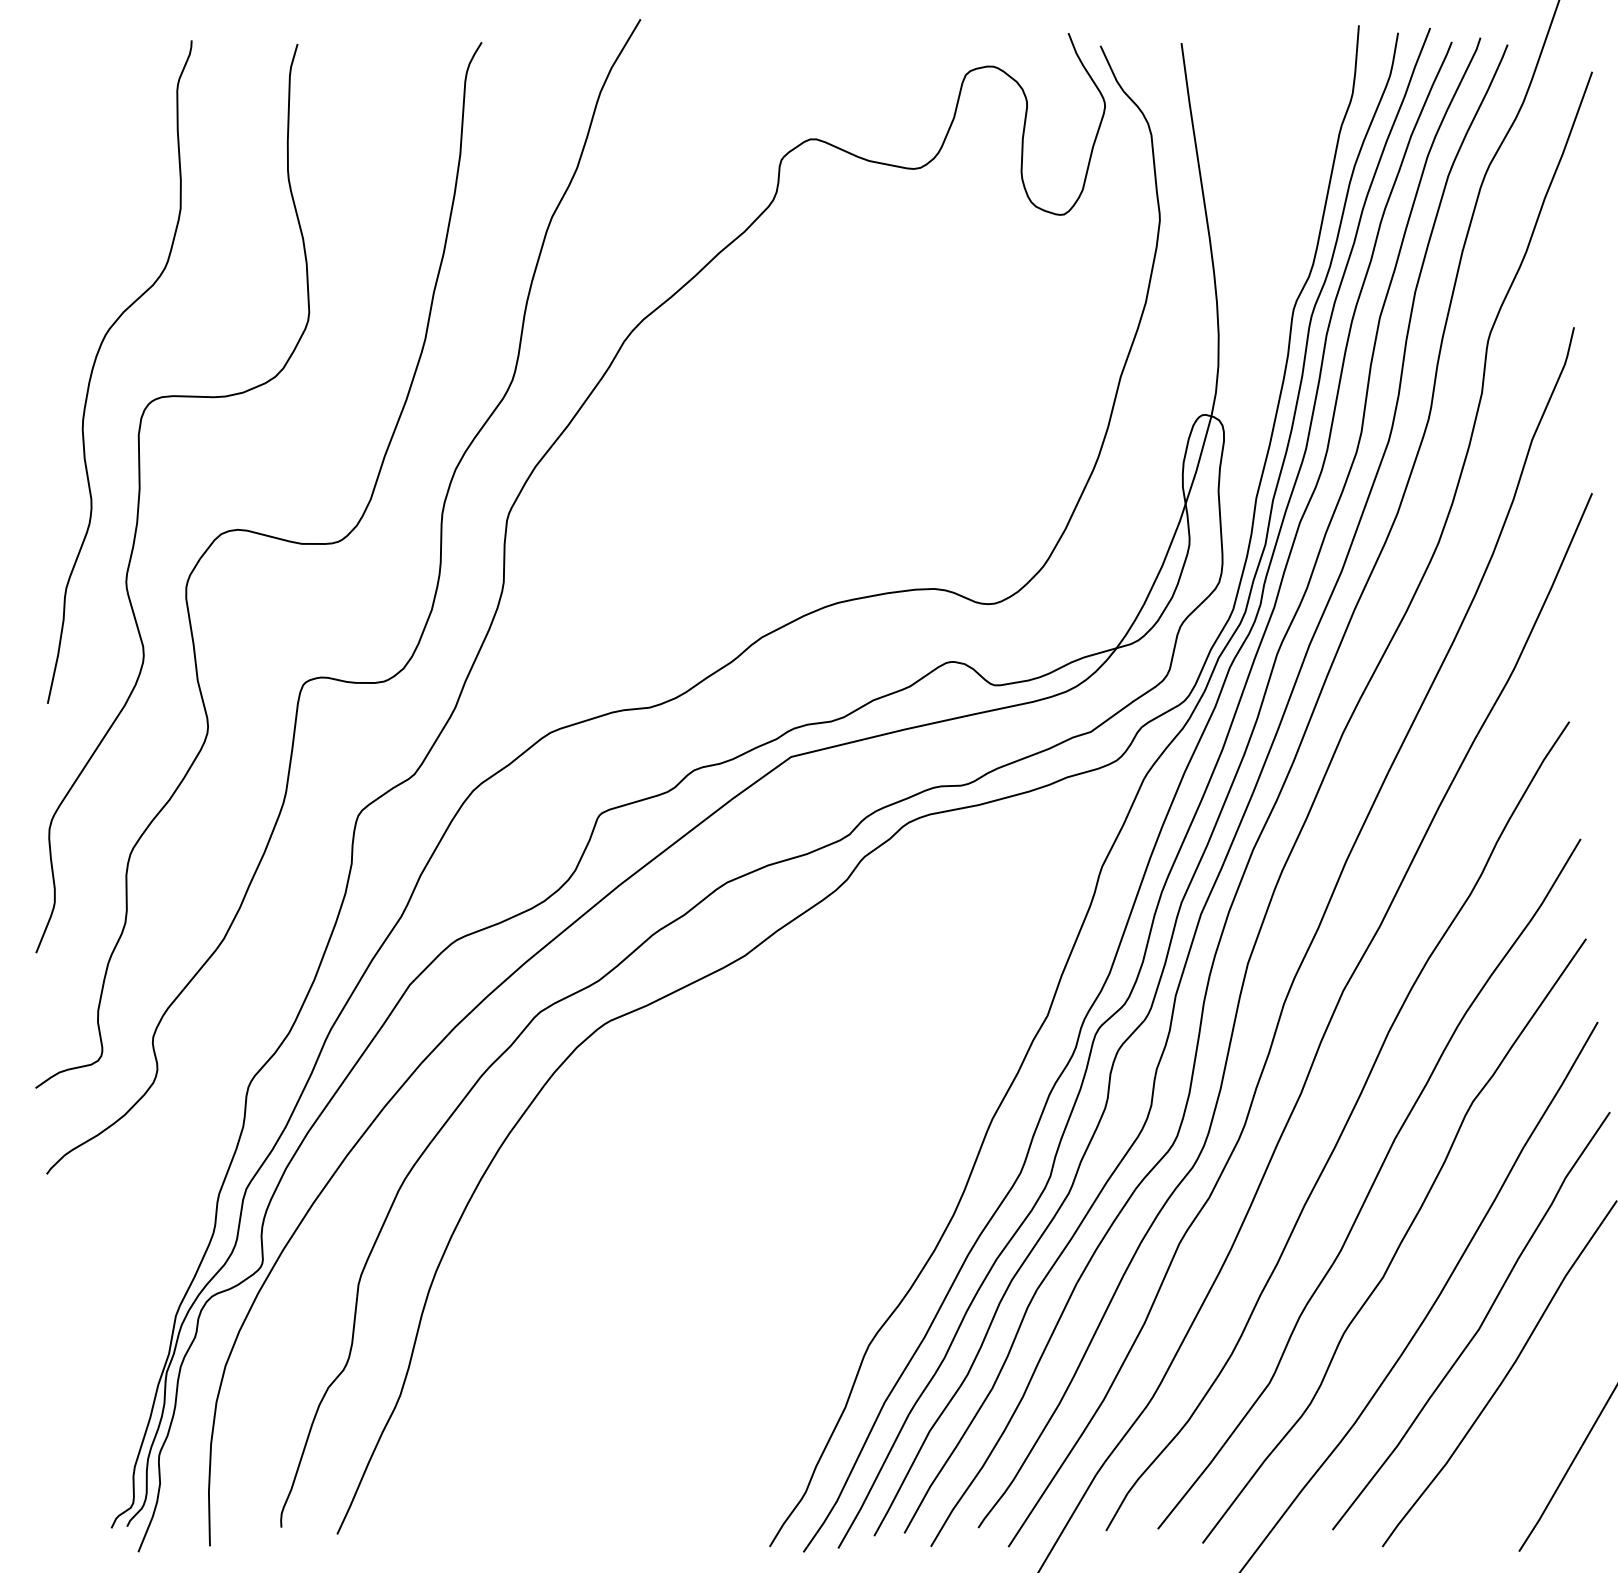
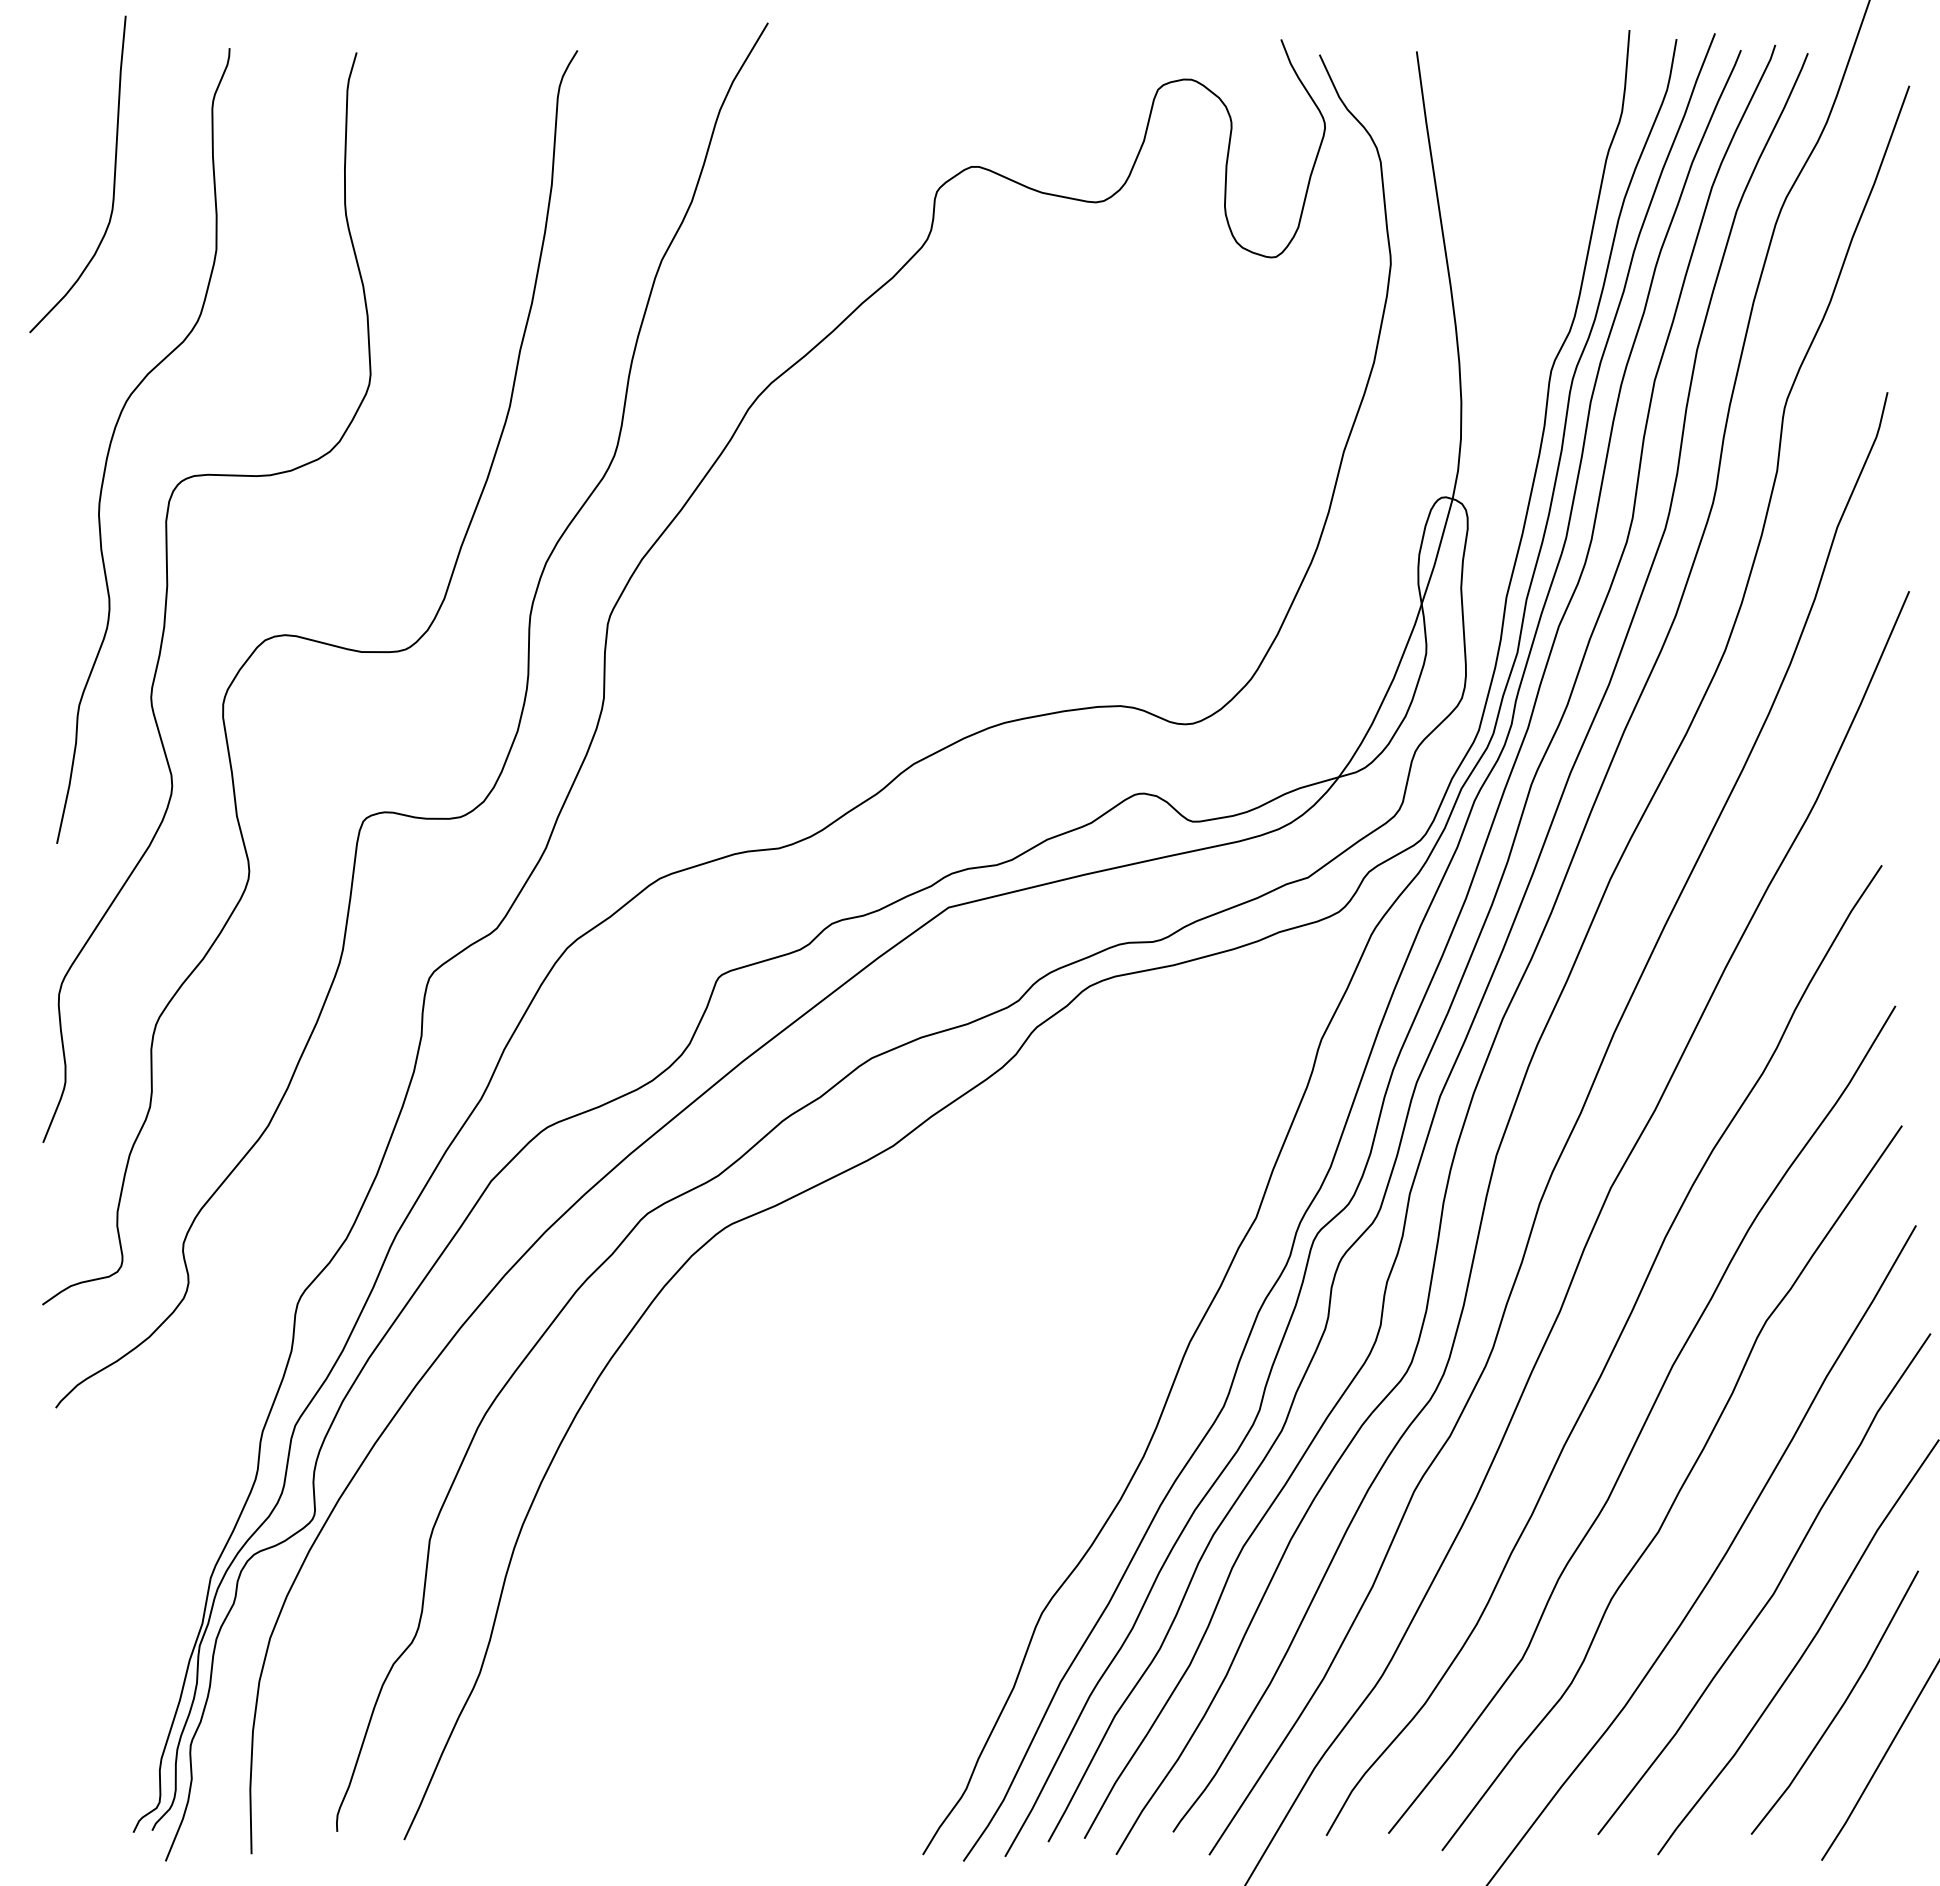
curve: (94, 148) -> (113, 177), added
line: (1535, 1422) -> (1841, 1705), added

